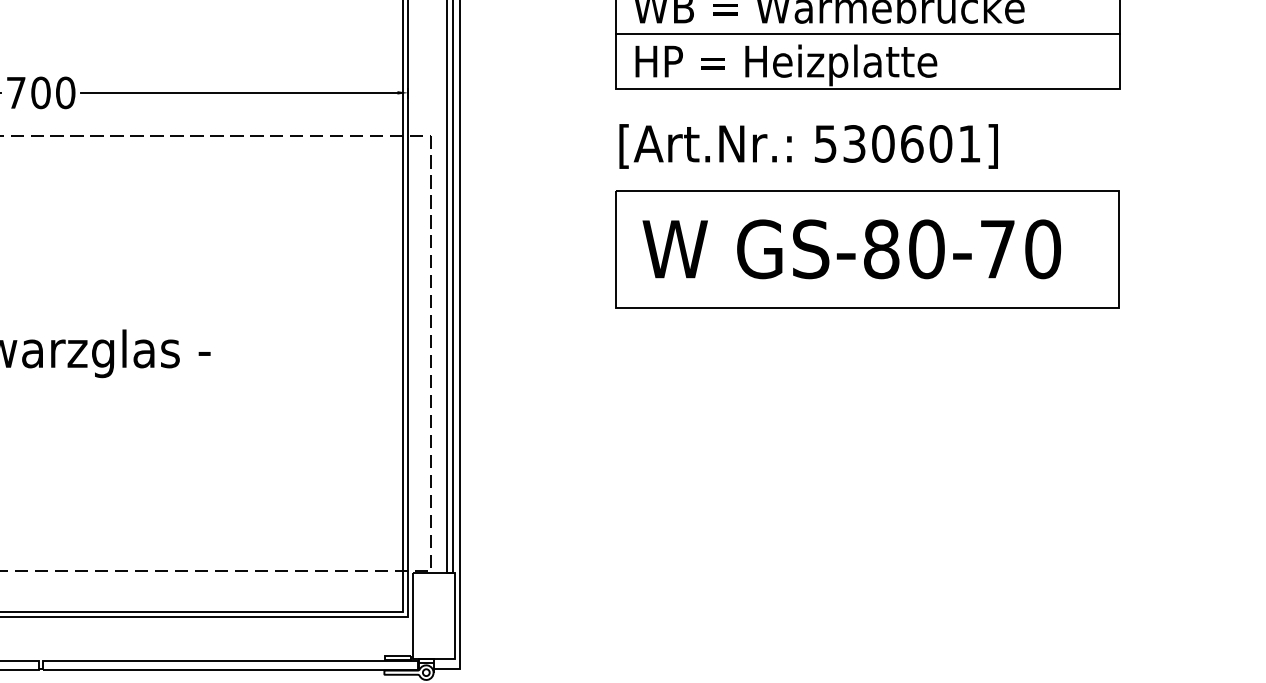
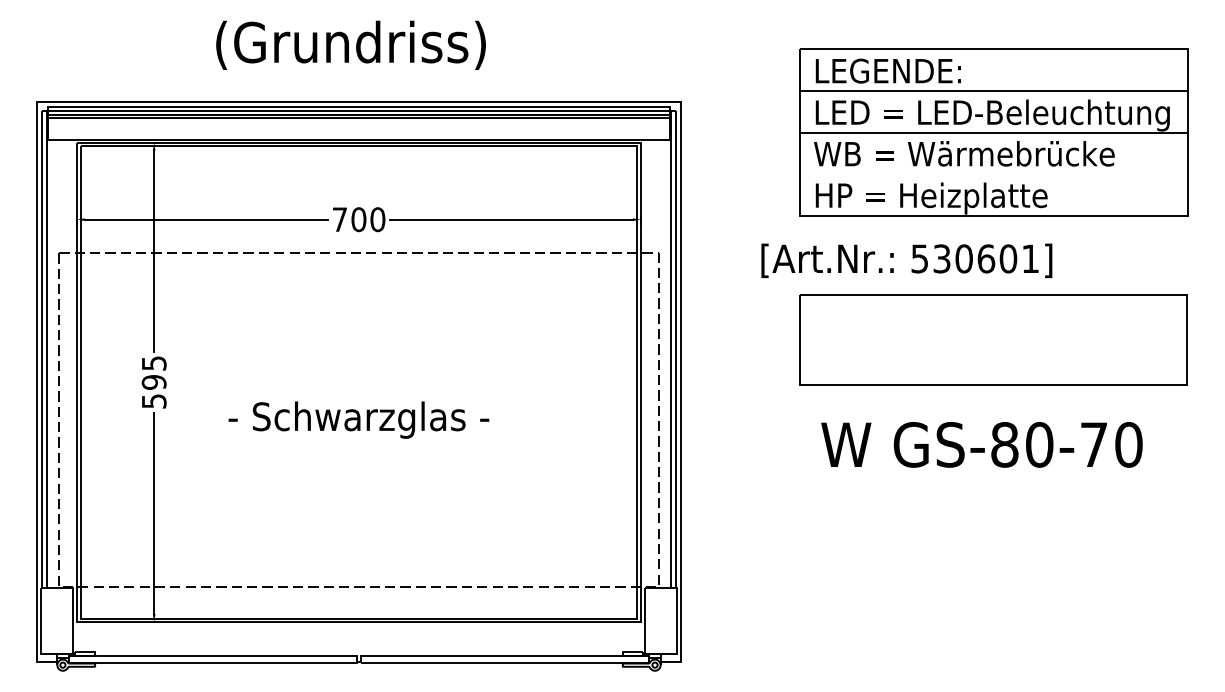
line: (868, 34) -> (994, 174), removed
text: (808, 146) -> (906, 260), moved
text: (851, 248) -> (981, 444), moved

